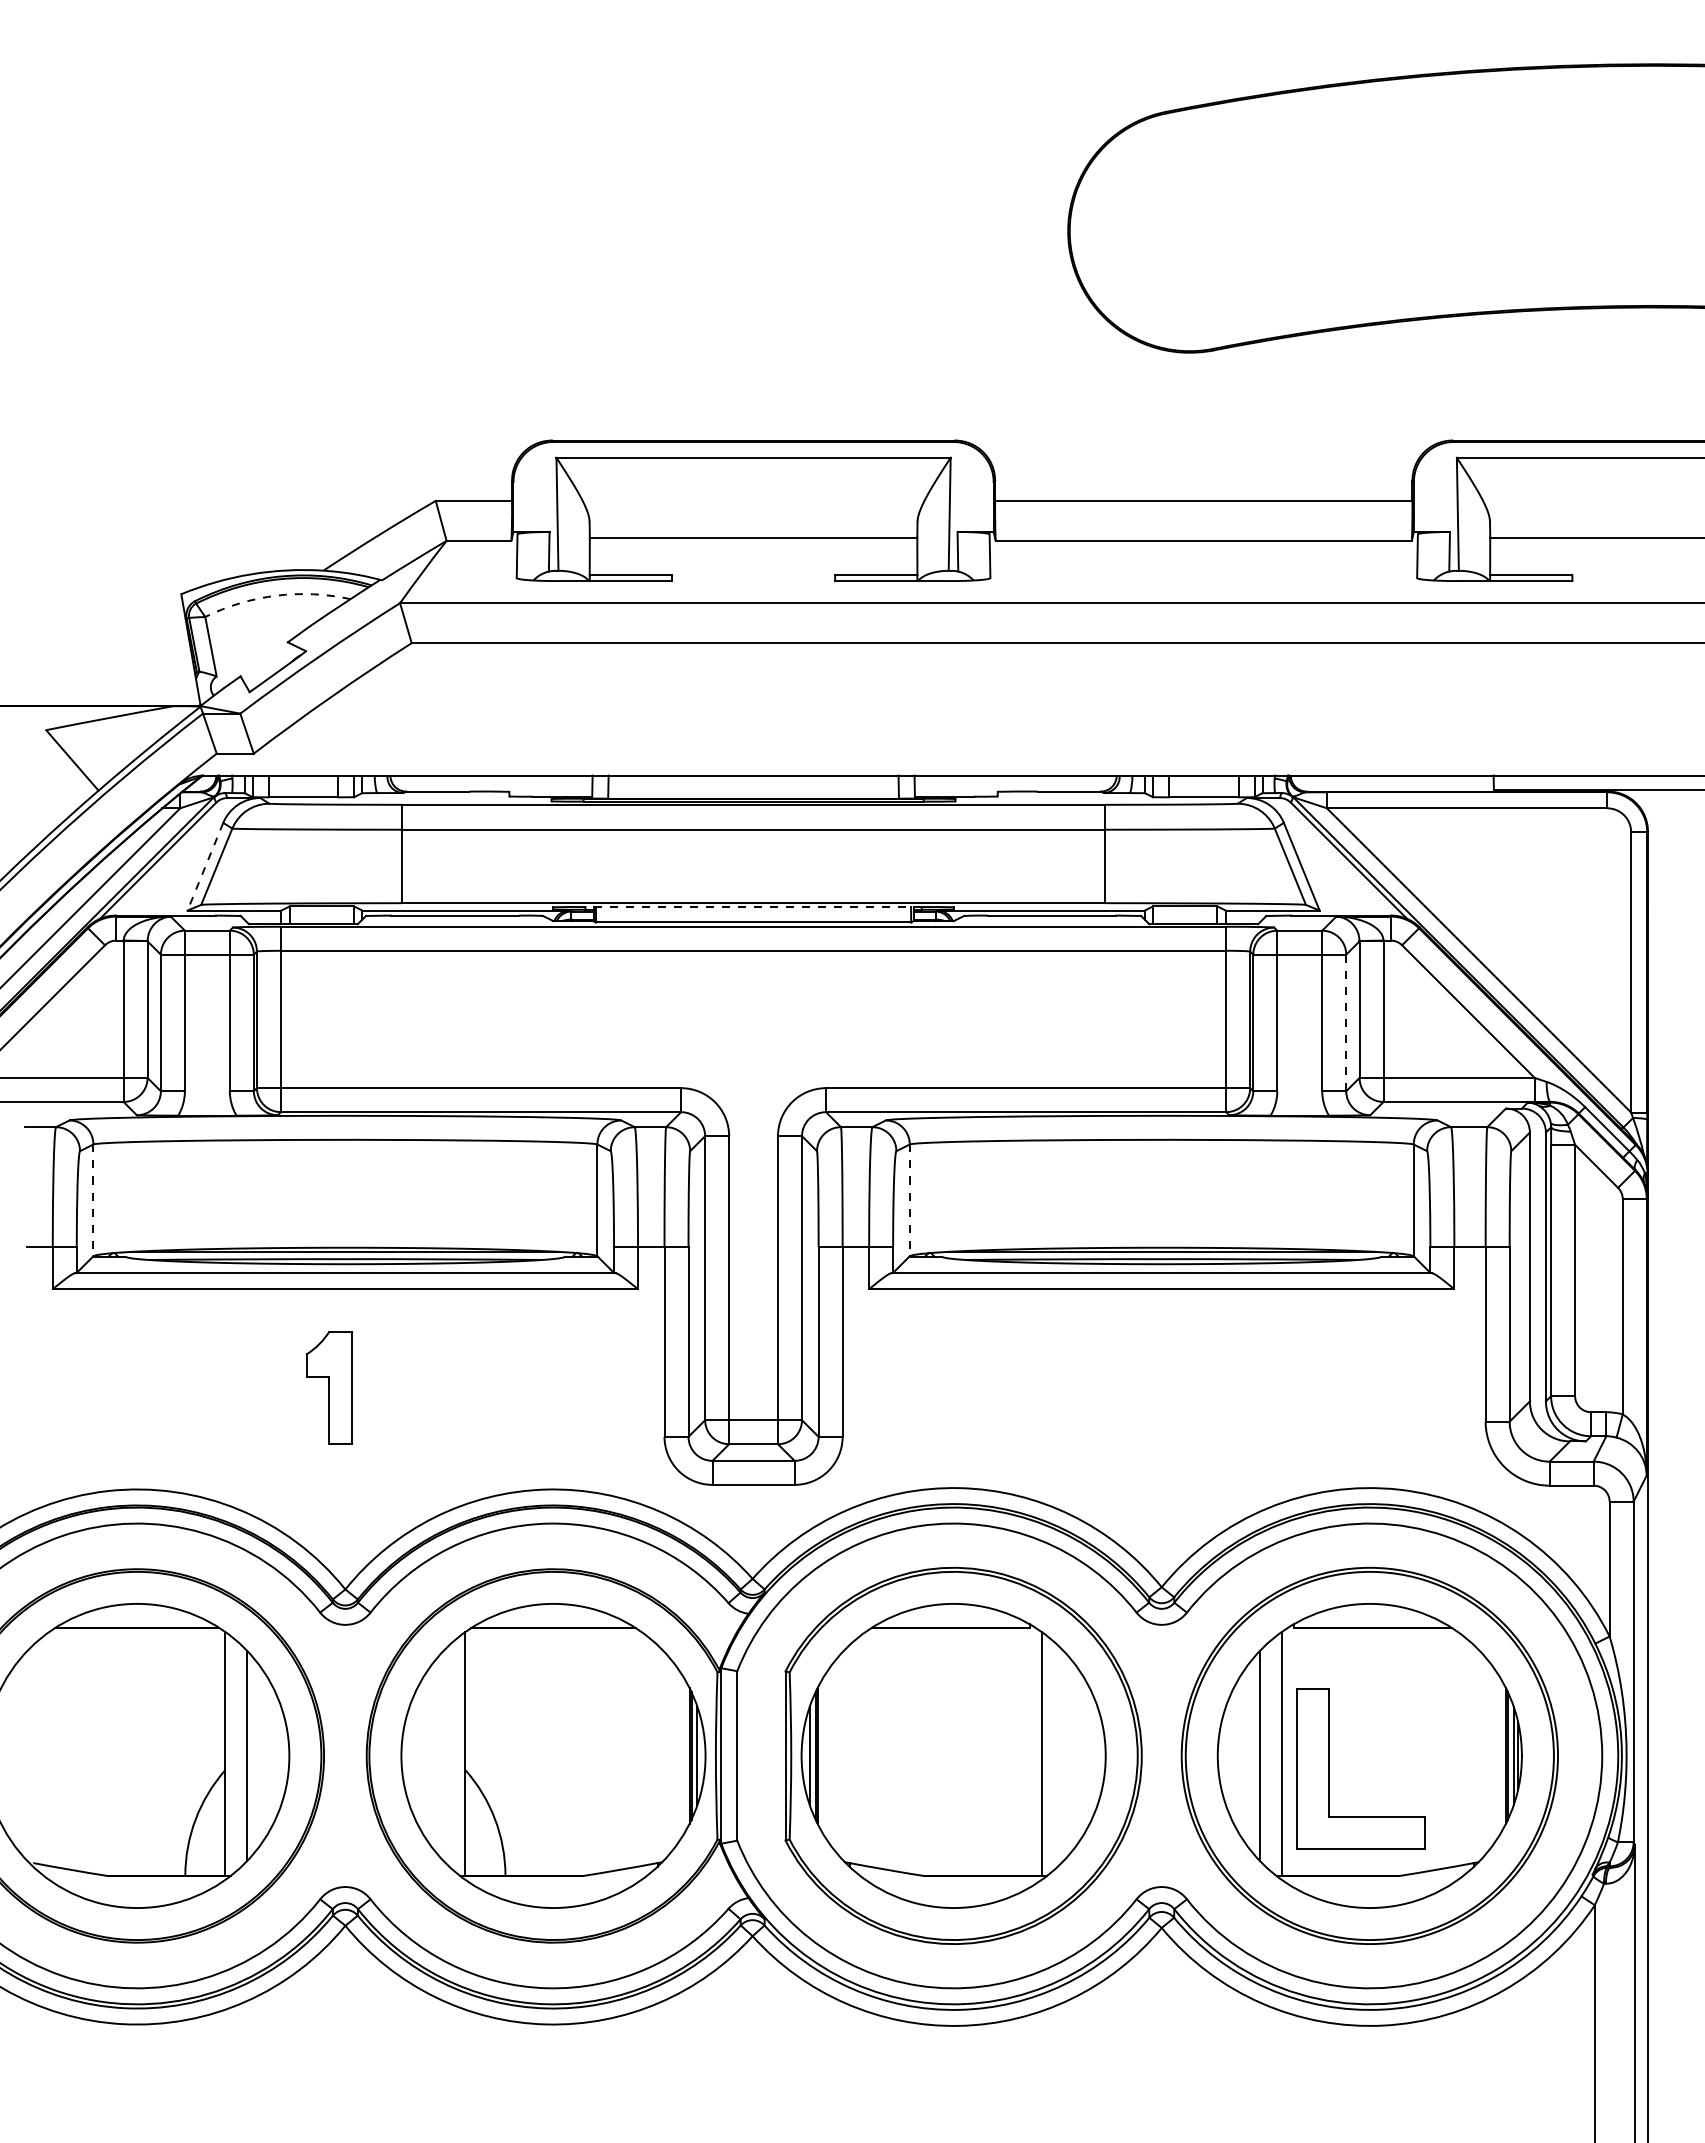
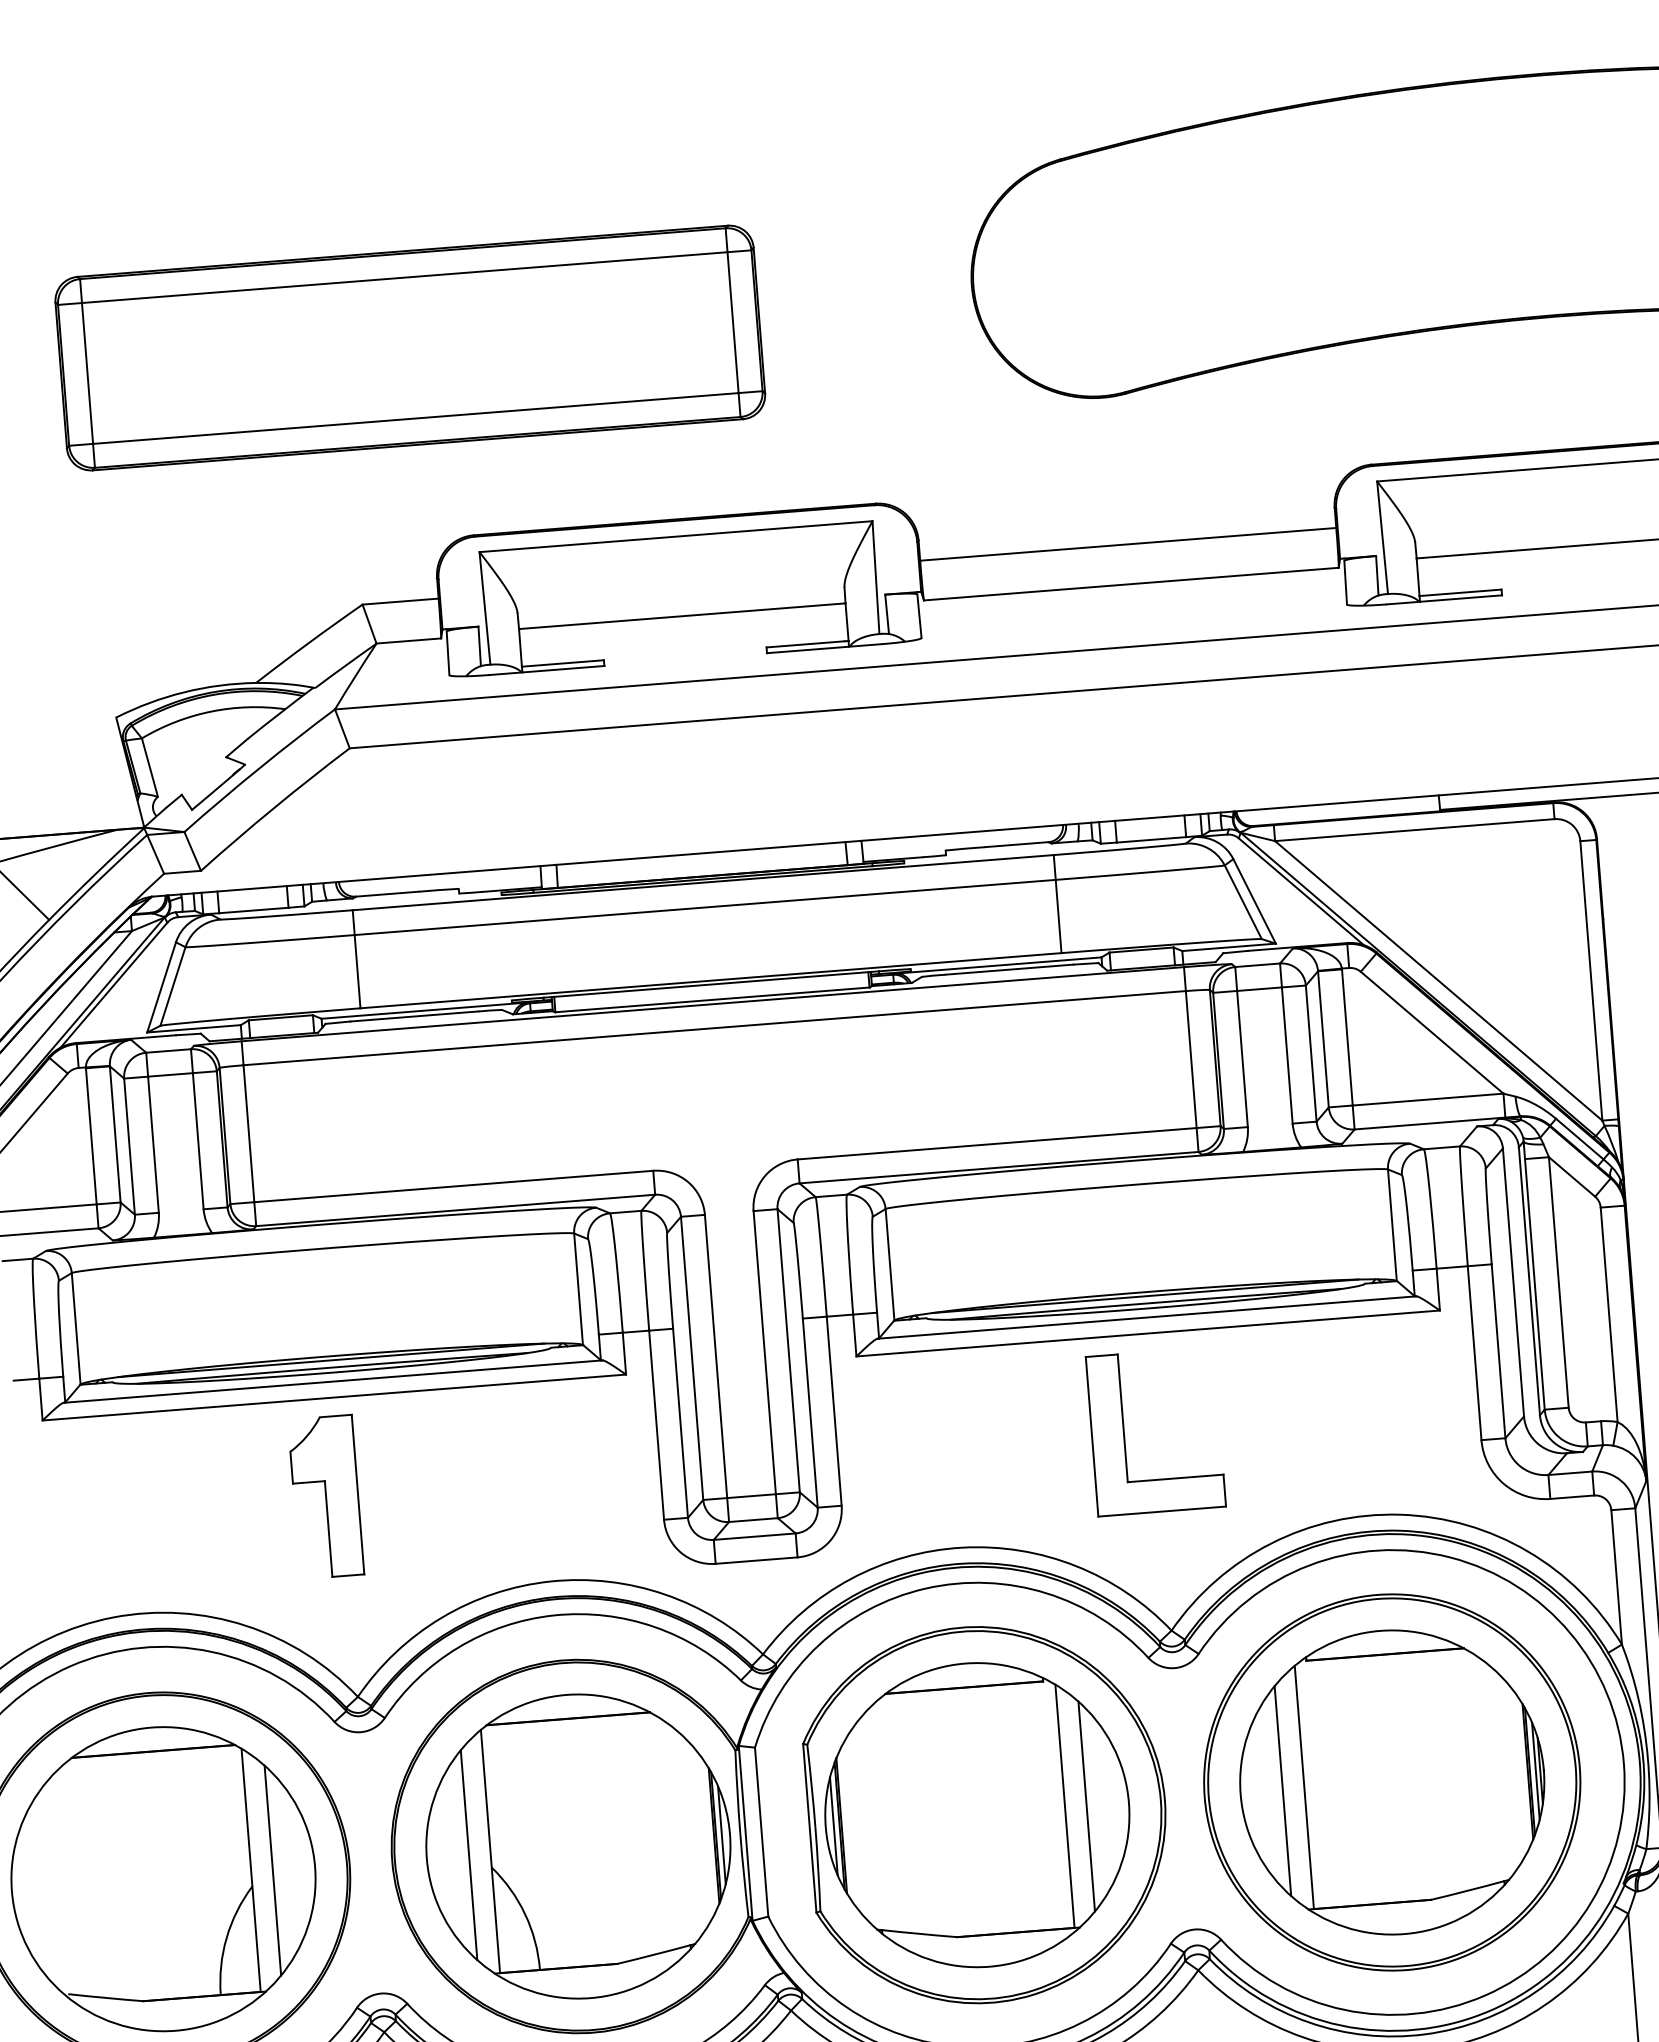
part: (503, 248) -> (410, 347), added
arc: (276, 595) -> (211, 711), dashed -> solid
line: (205, 867) -> (161, 988), dashed -> solid
line: (753, 907) -> (711, 985), dashed -> solid
line: (1346, 1022) -> (1311, 1053), dashed -> solid
line: (93, 1200) -> (76, 1328), dashed -> solid
line: (909, 1200) -> (889, 1264), dashed -> solid
part: (328, 1387) -> (325, 1496), size x1.43
line: (443, 1755) -> (468, 1854), added
line: (1063, 1755) -> (1086, 1806), added
part: (1329, 1768) -> (1124, 1433), moved

